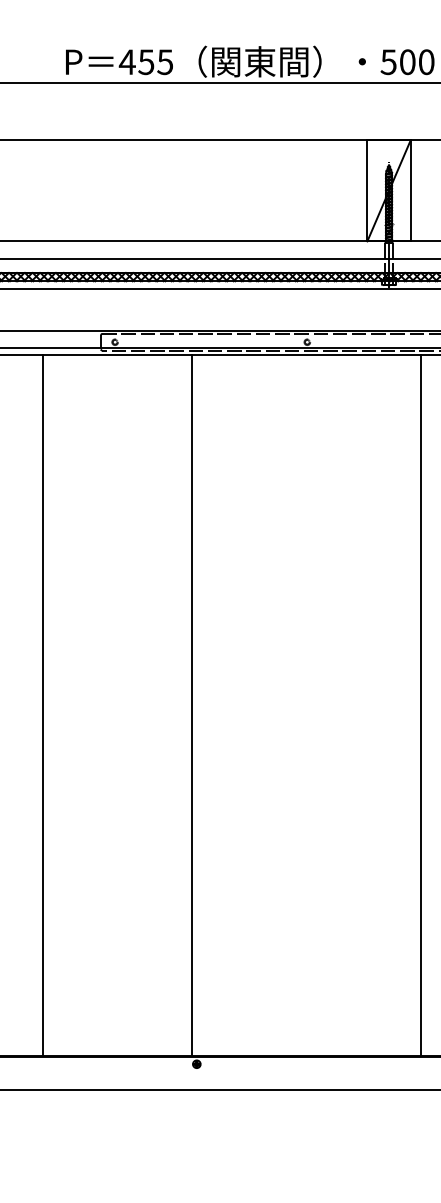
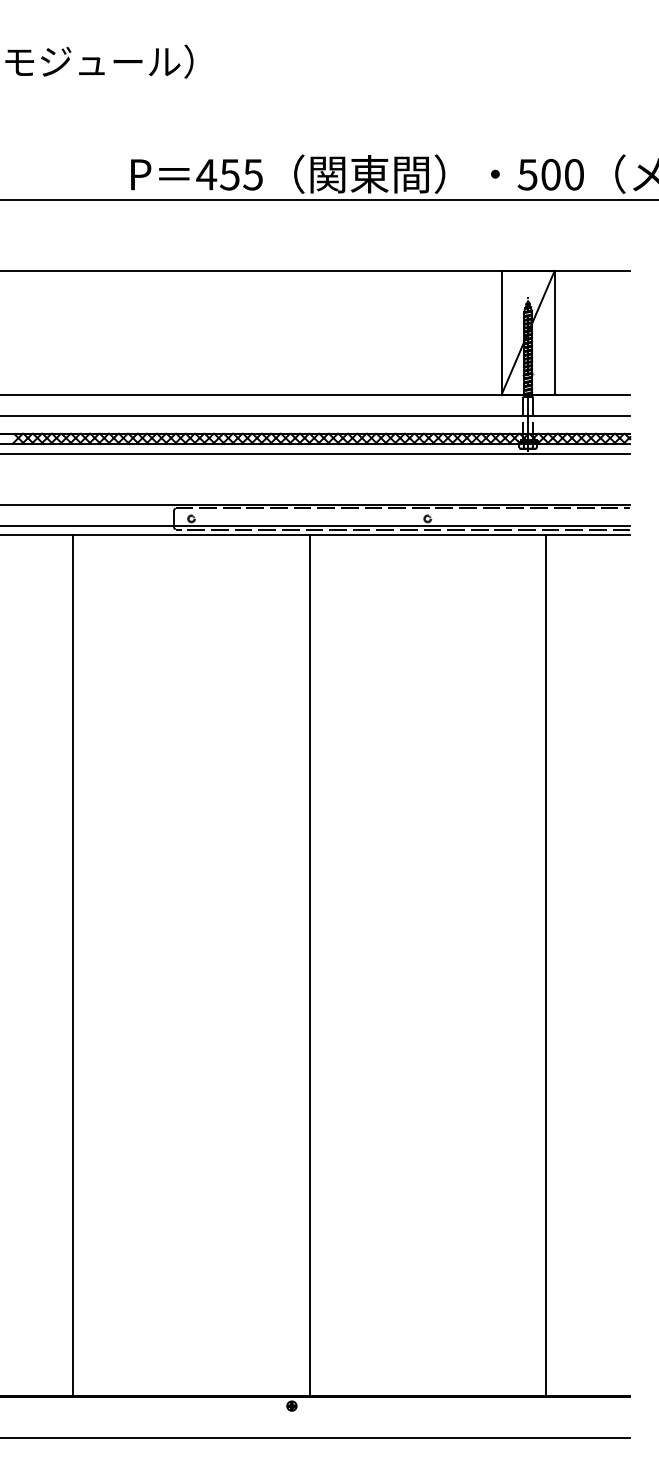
line: (42, 705) -> (73, 965), moved
line: (191, 705) -> (309, 965), moved
line: (421, 705) -> (545, 965), moved

